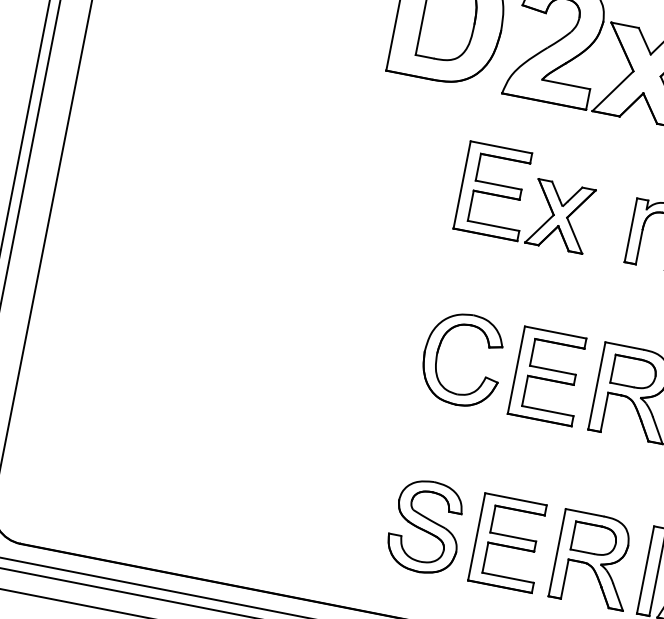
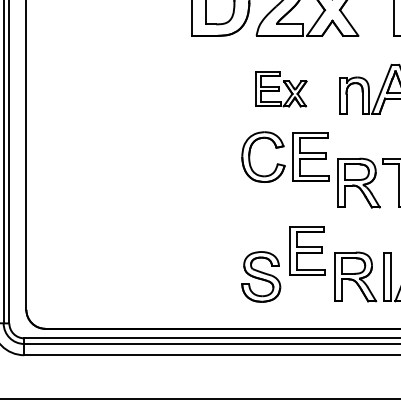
part: (527, 198) -> (281, 89), size x0.7
part: (514, 368) -> (292, 156), moved
part: (508, 542) -> (307, 250), moved

